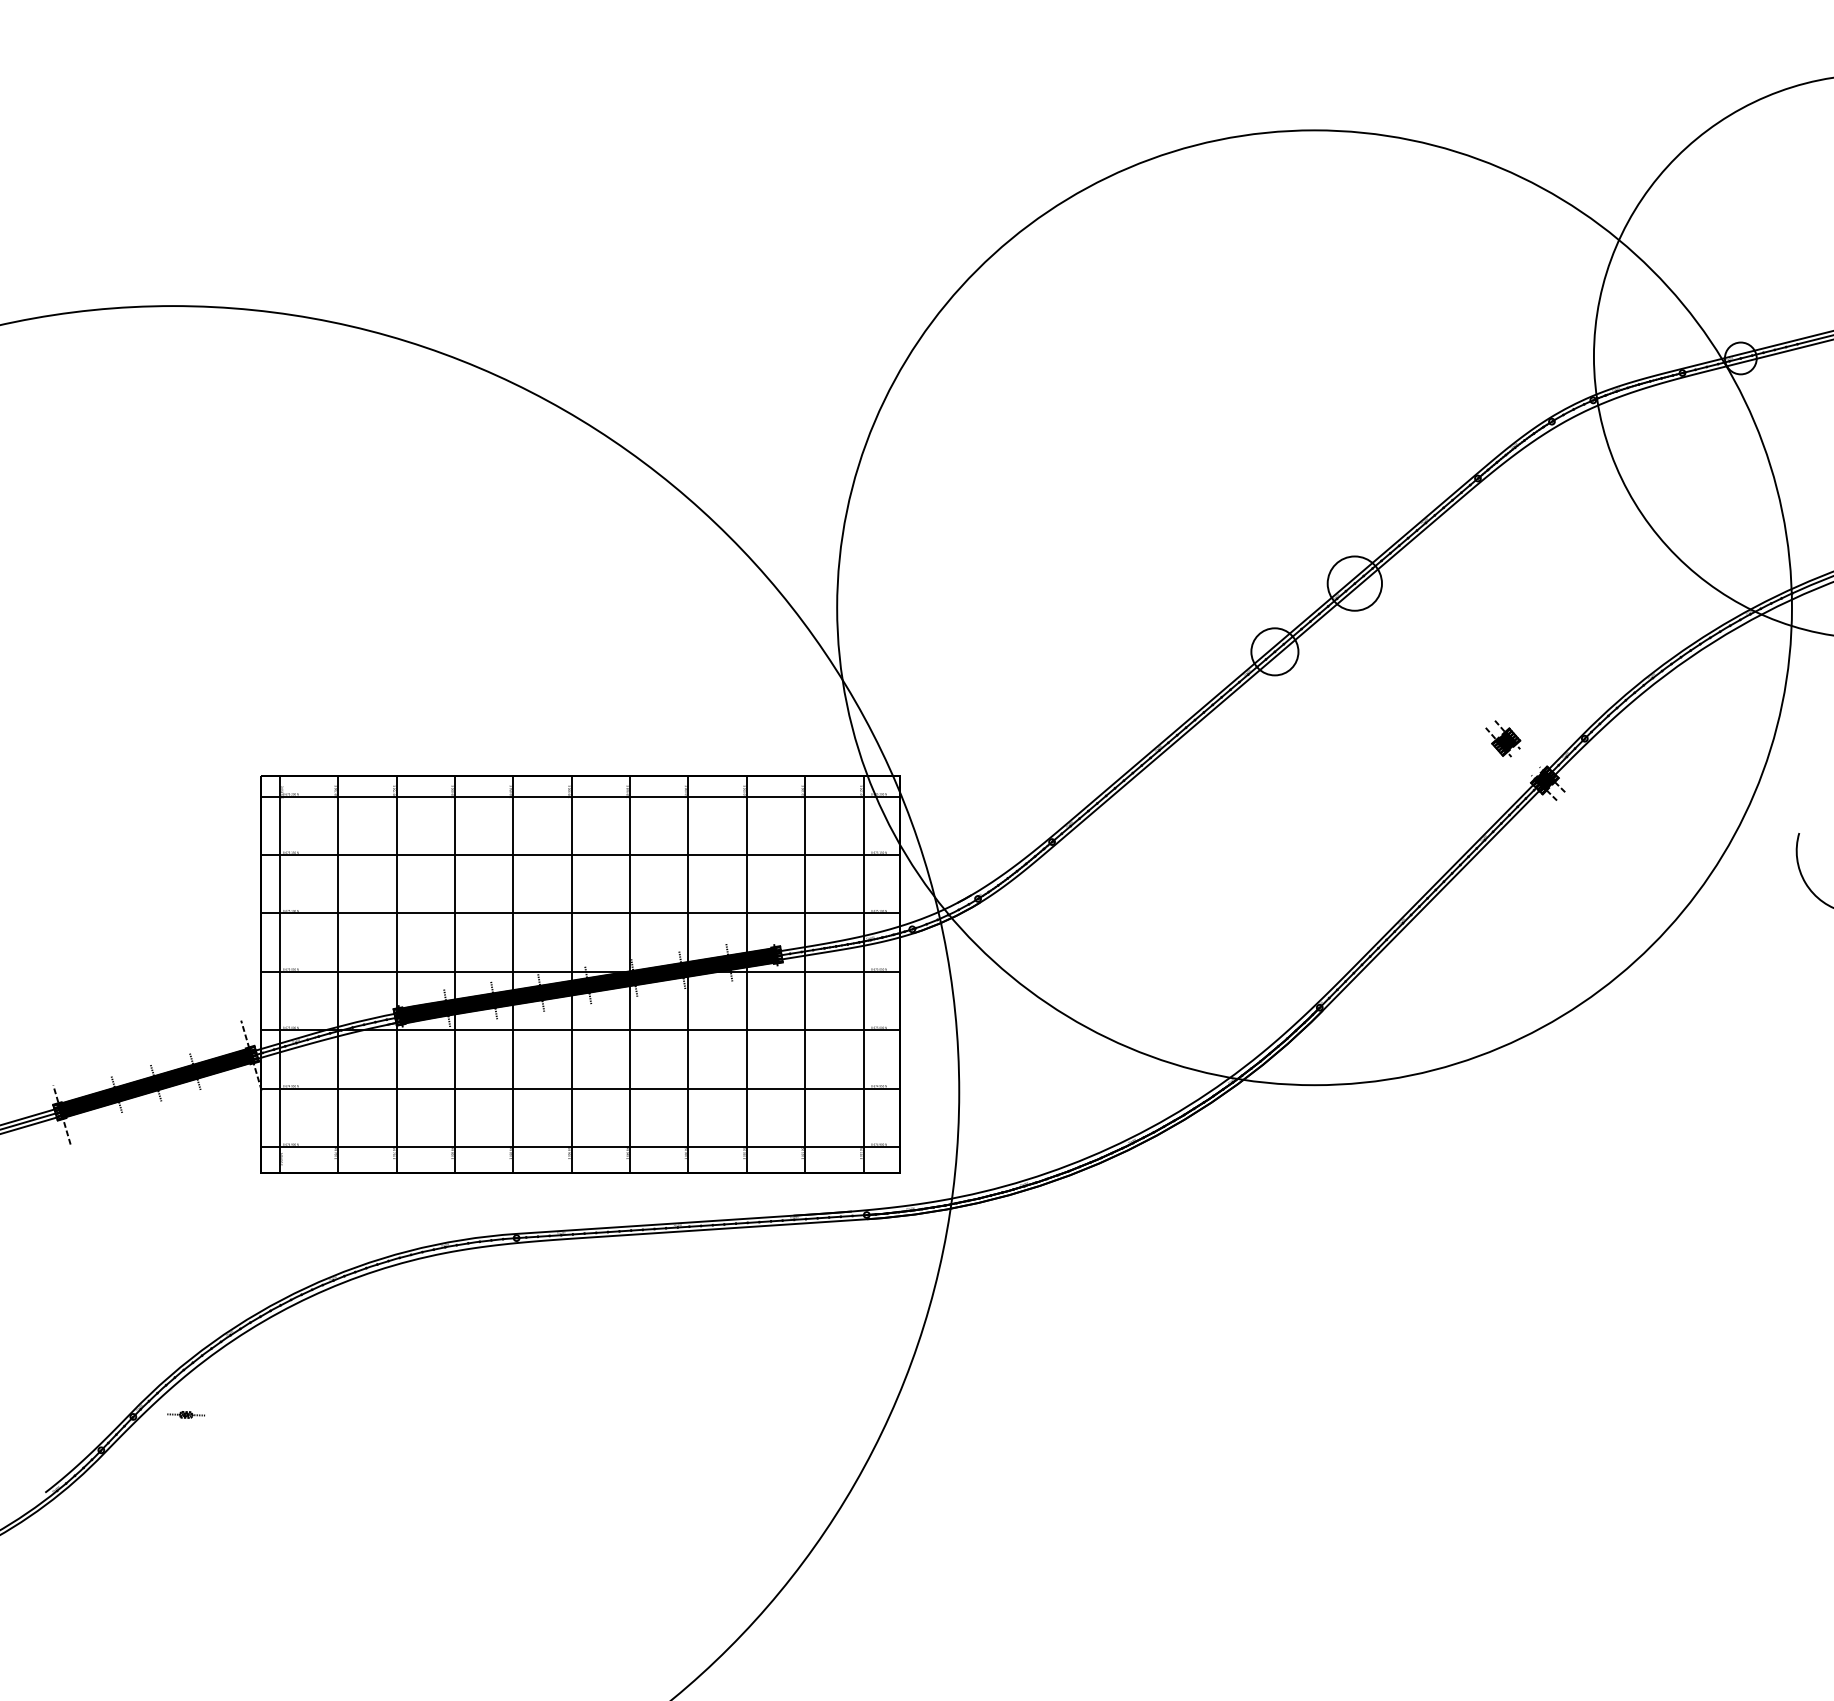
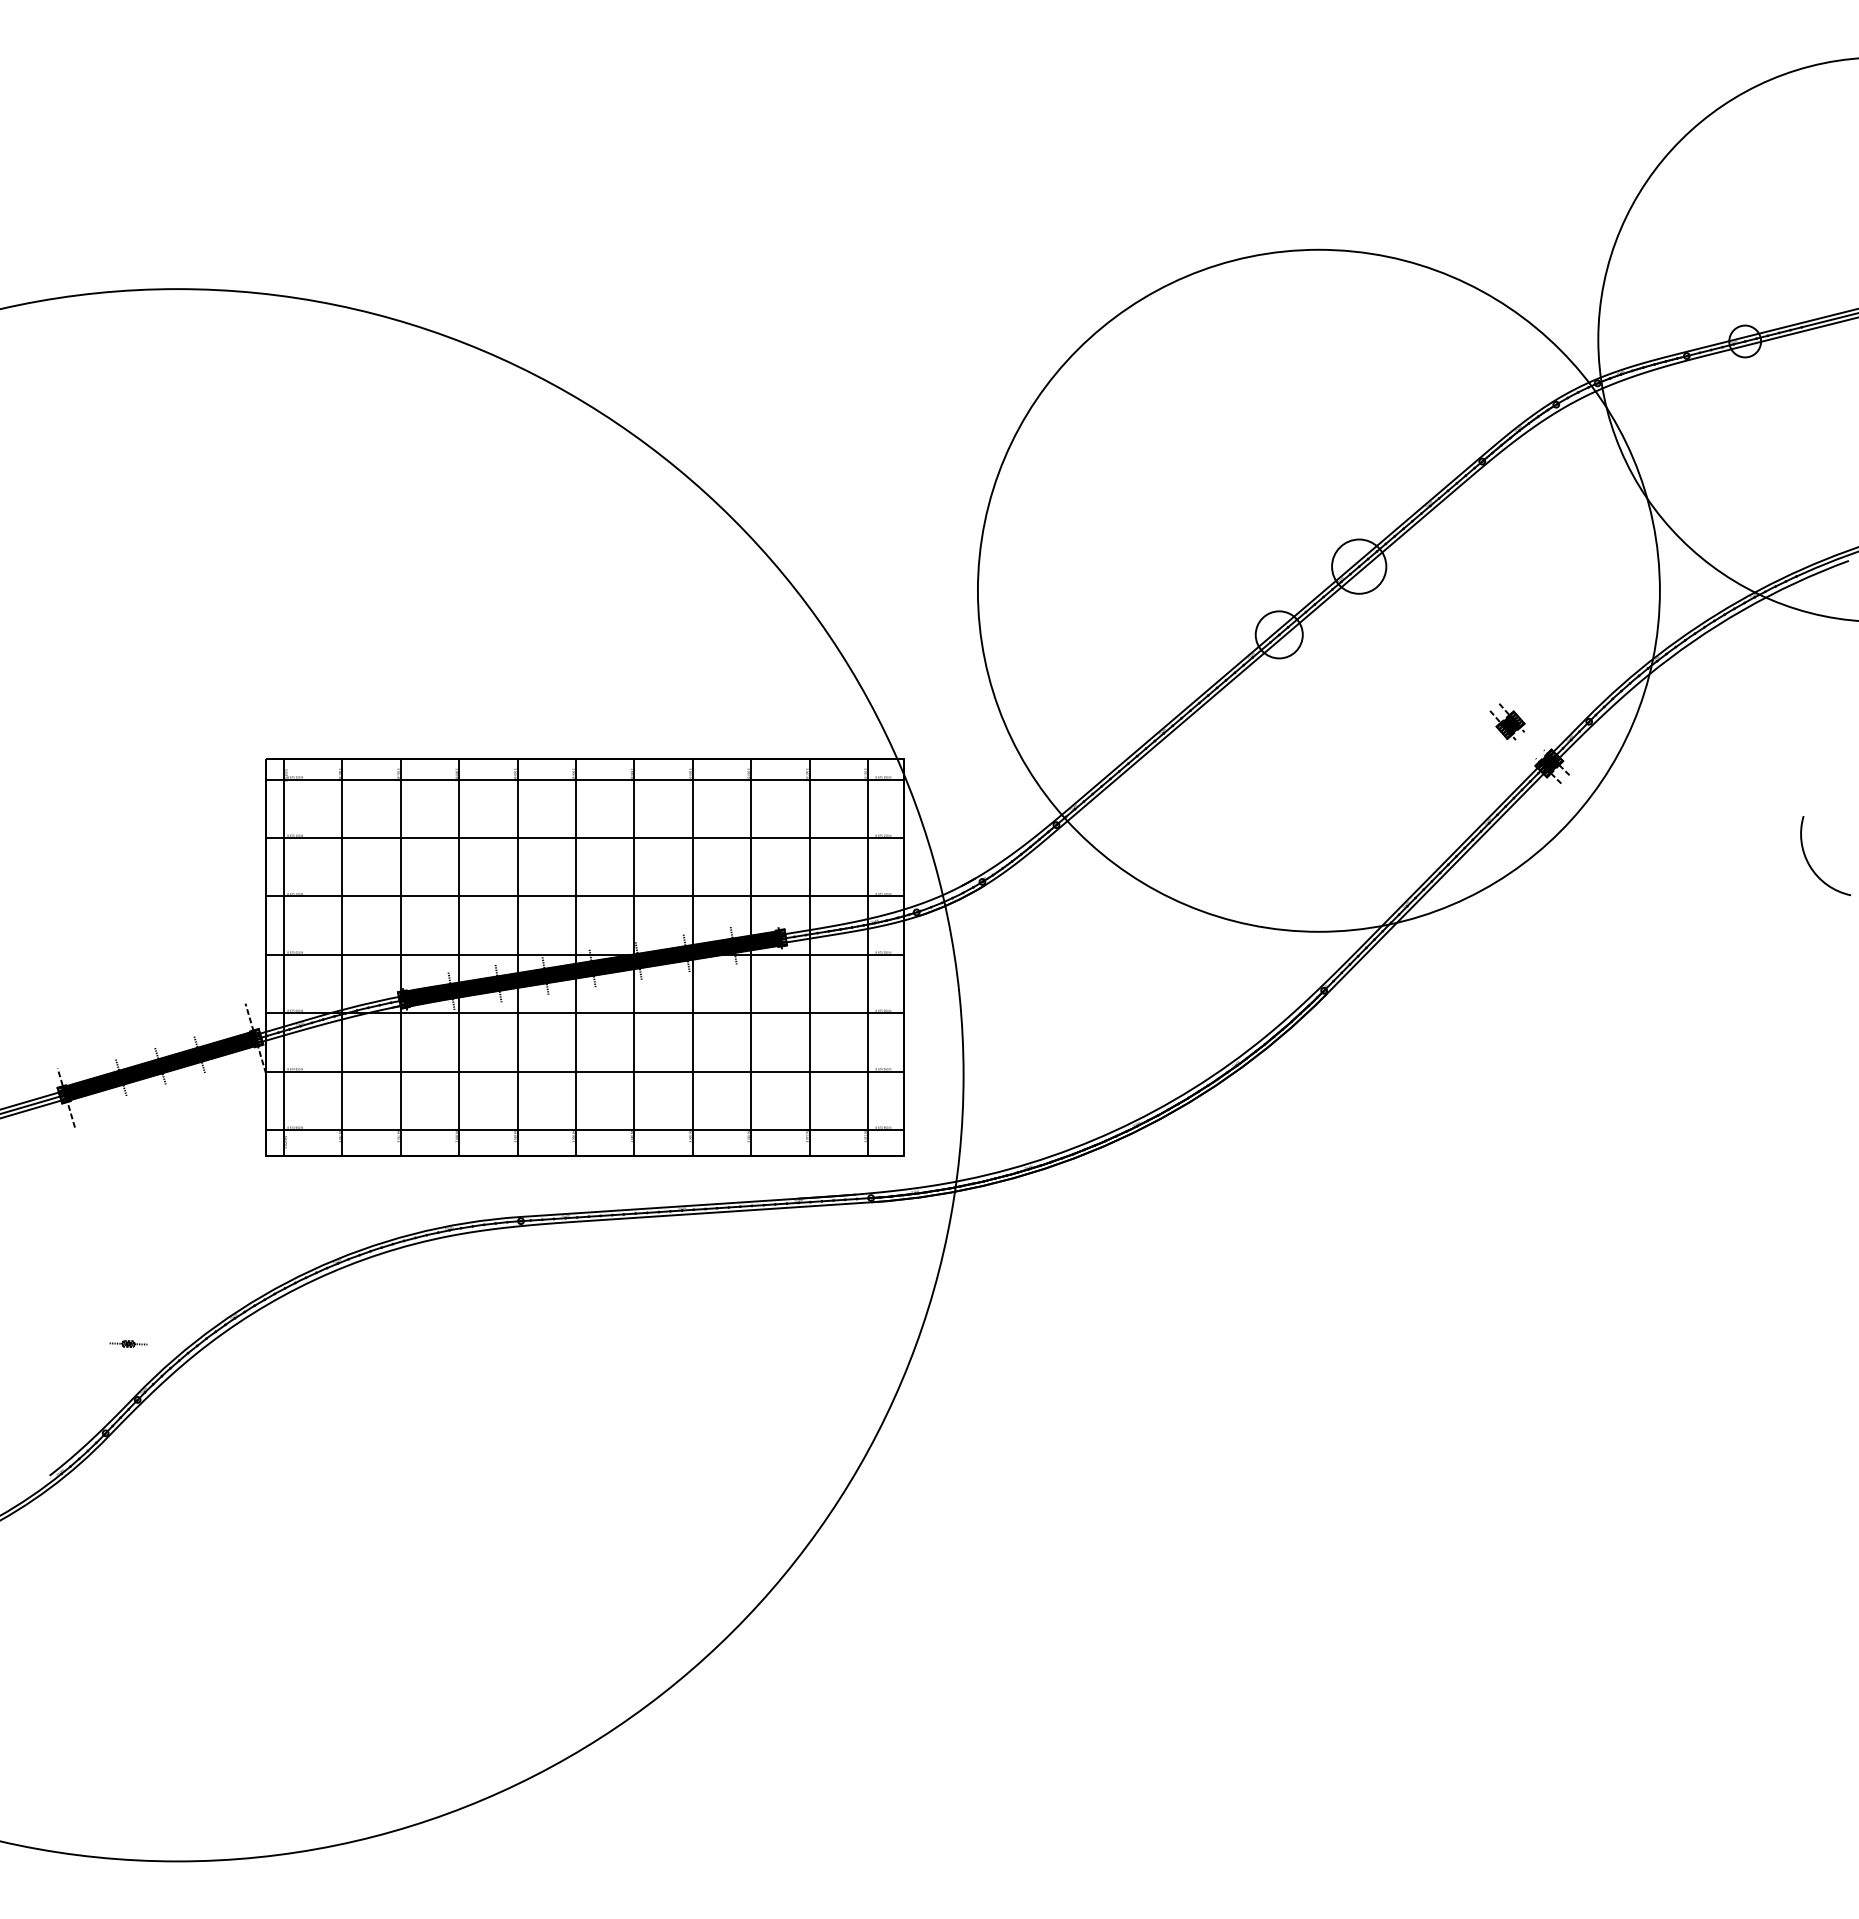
circle: (1314, 607) -> (1318, 590), size x0.71
part: (186, 1414) -> (128, 1343), moved

